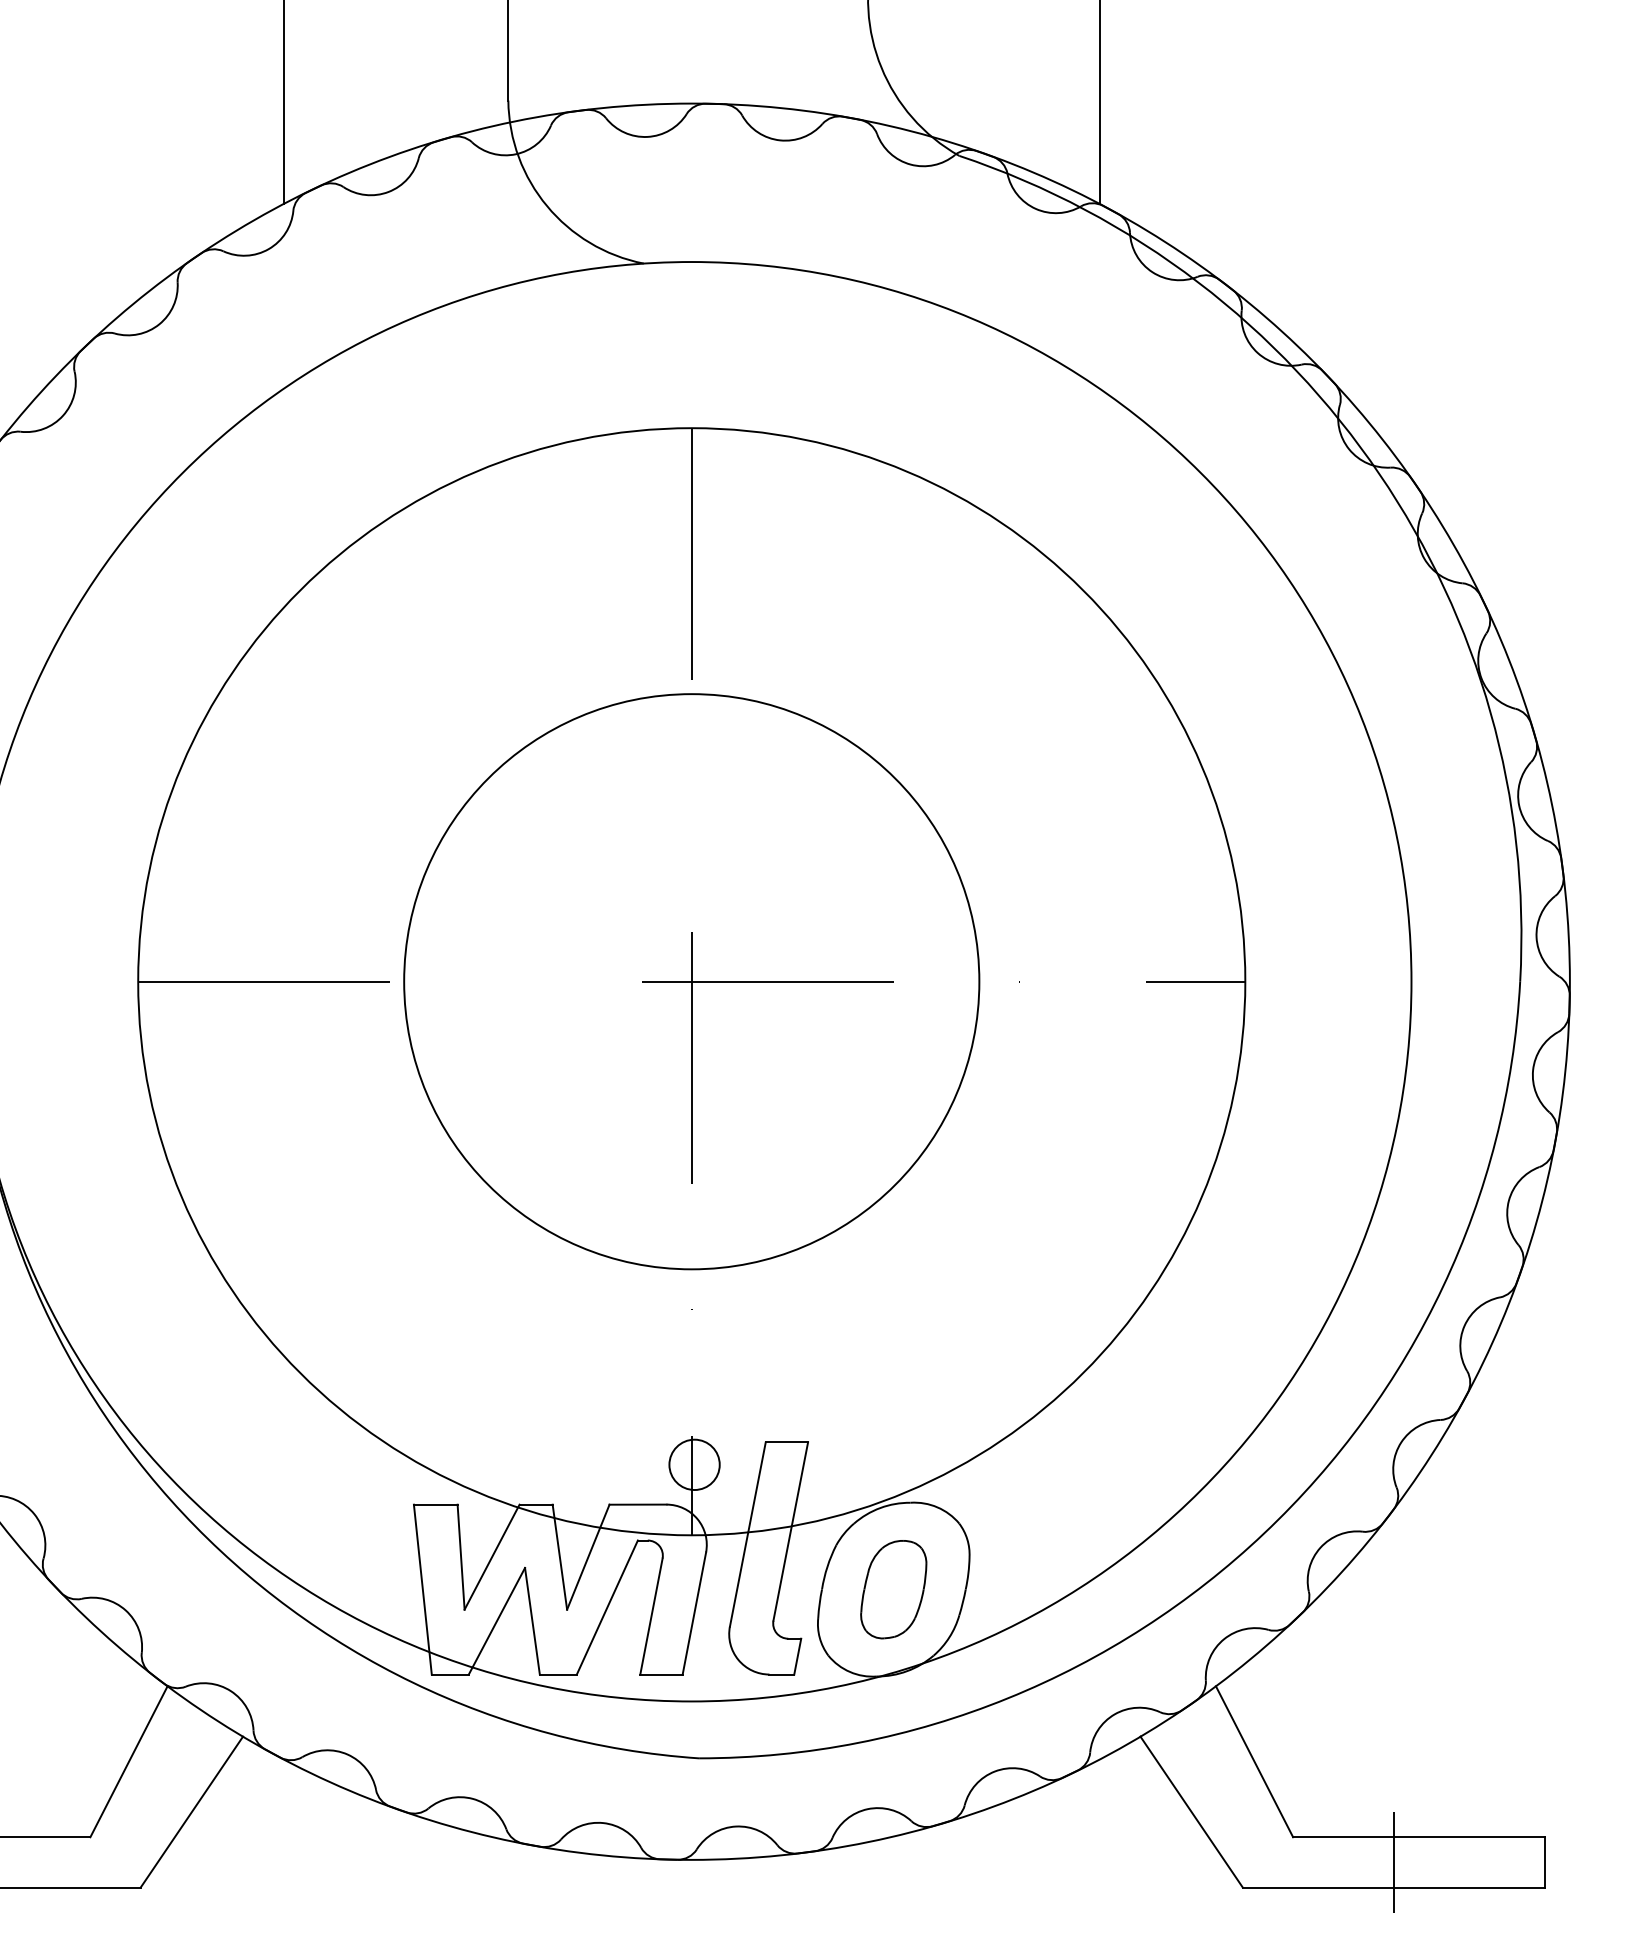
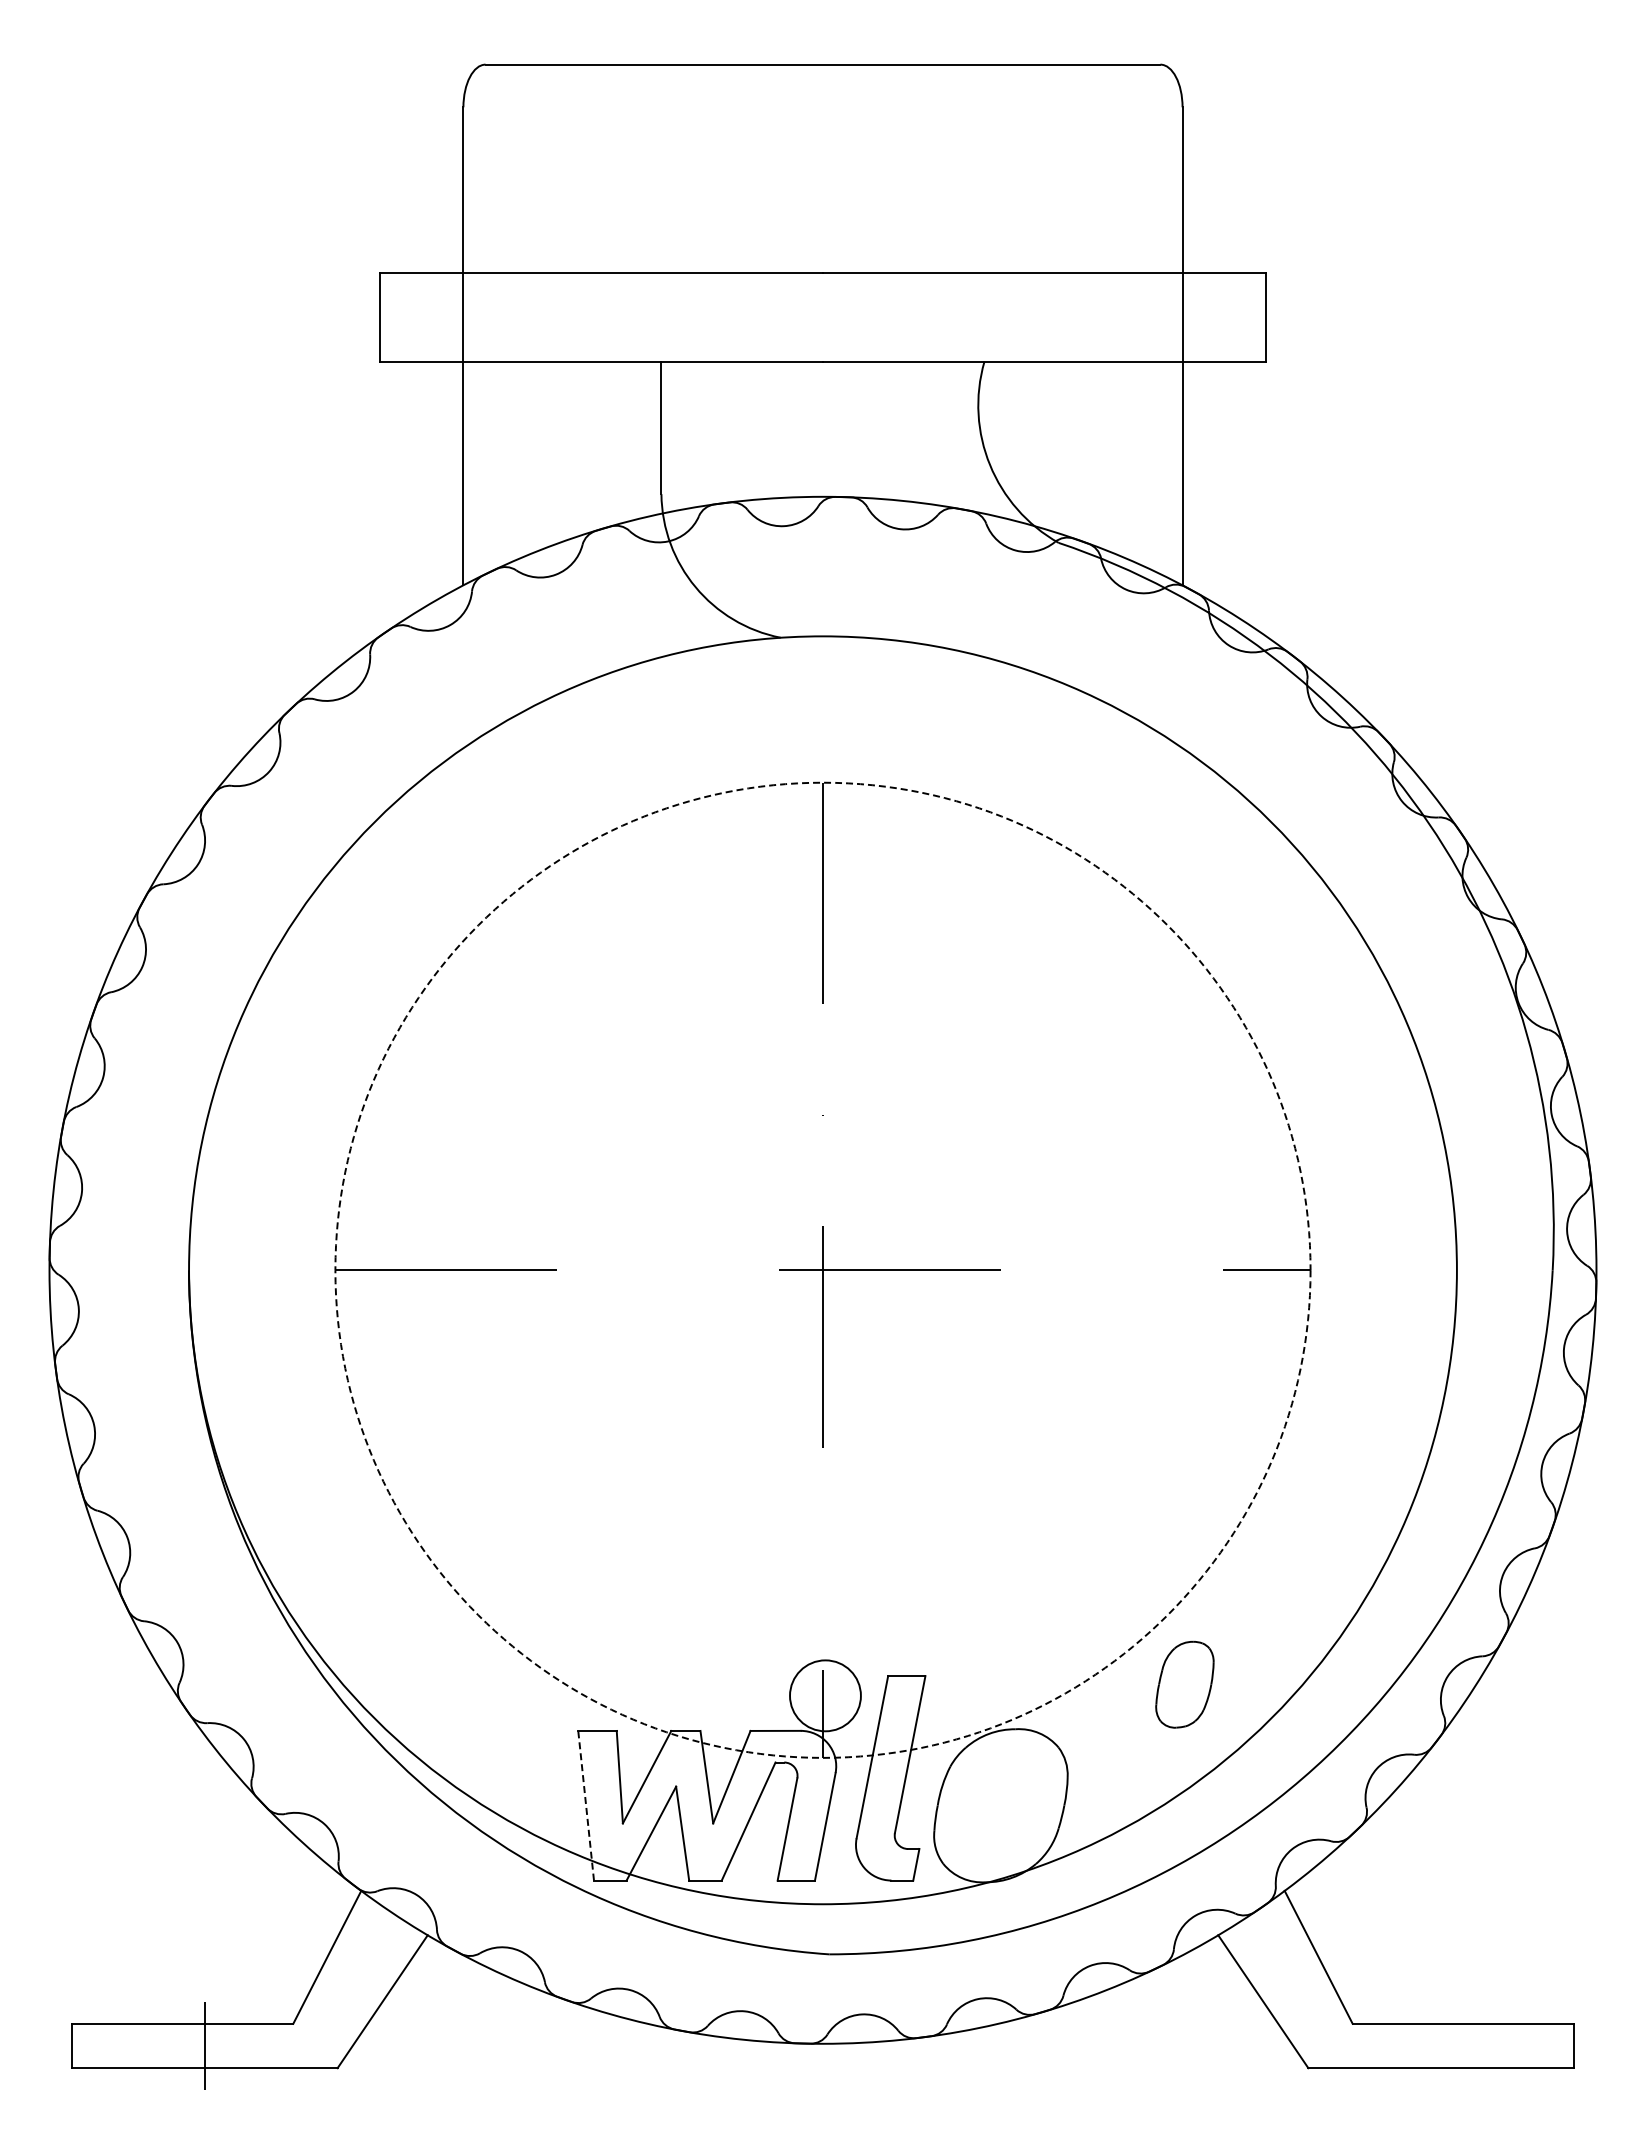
circle: (691, 980) -> (822, 1269), solid -> dashed
circle: (691, 981) -> (822, 1270), removed
circle: (694, 1464) -> (825, 1695), size x1.6
line: (423, 1589) -> (586, 1805), solid -> dashed
part: (893, 1589) -> (1184, 1684), moved
line: (1393, 1861) -> (1441, 2045), removed

